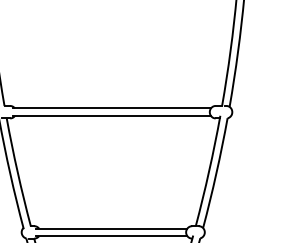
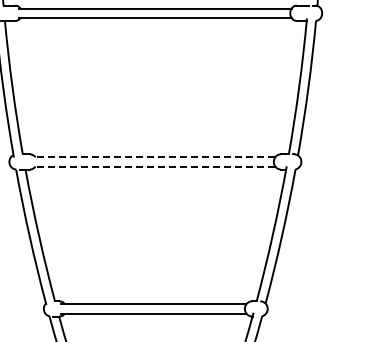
line: (111, 108) -> (153, 157), solid -> dashed
line: (111, 115) -> (153, 166), solid -> dashed

